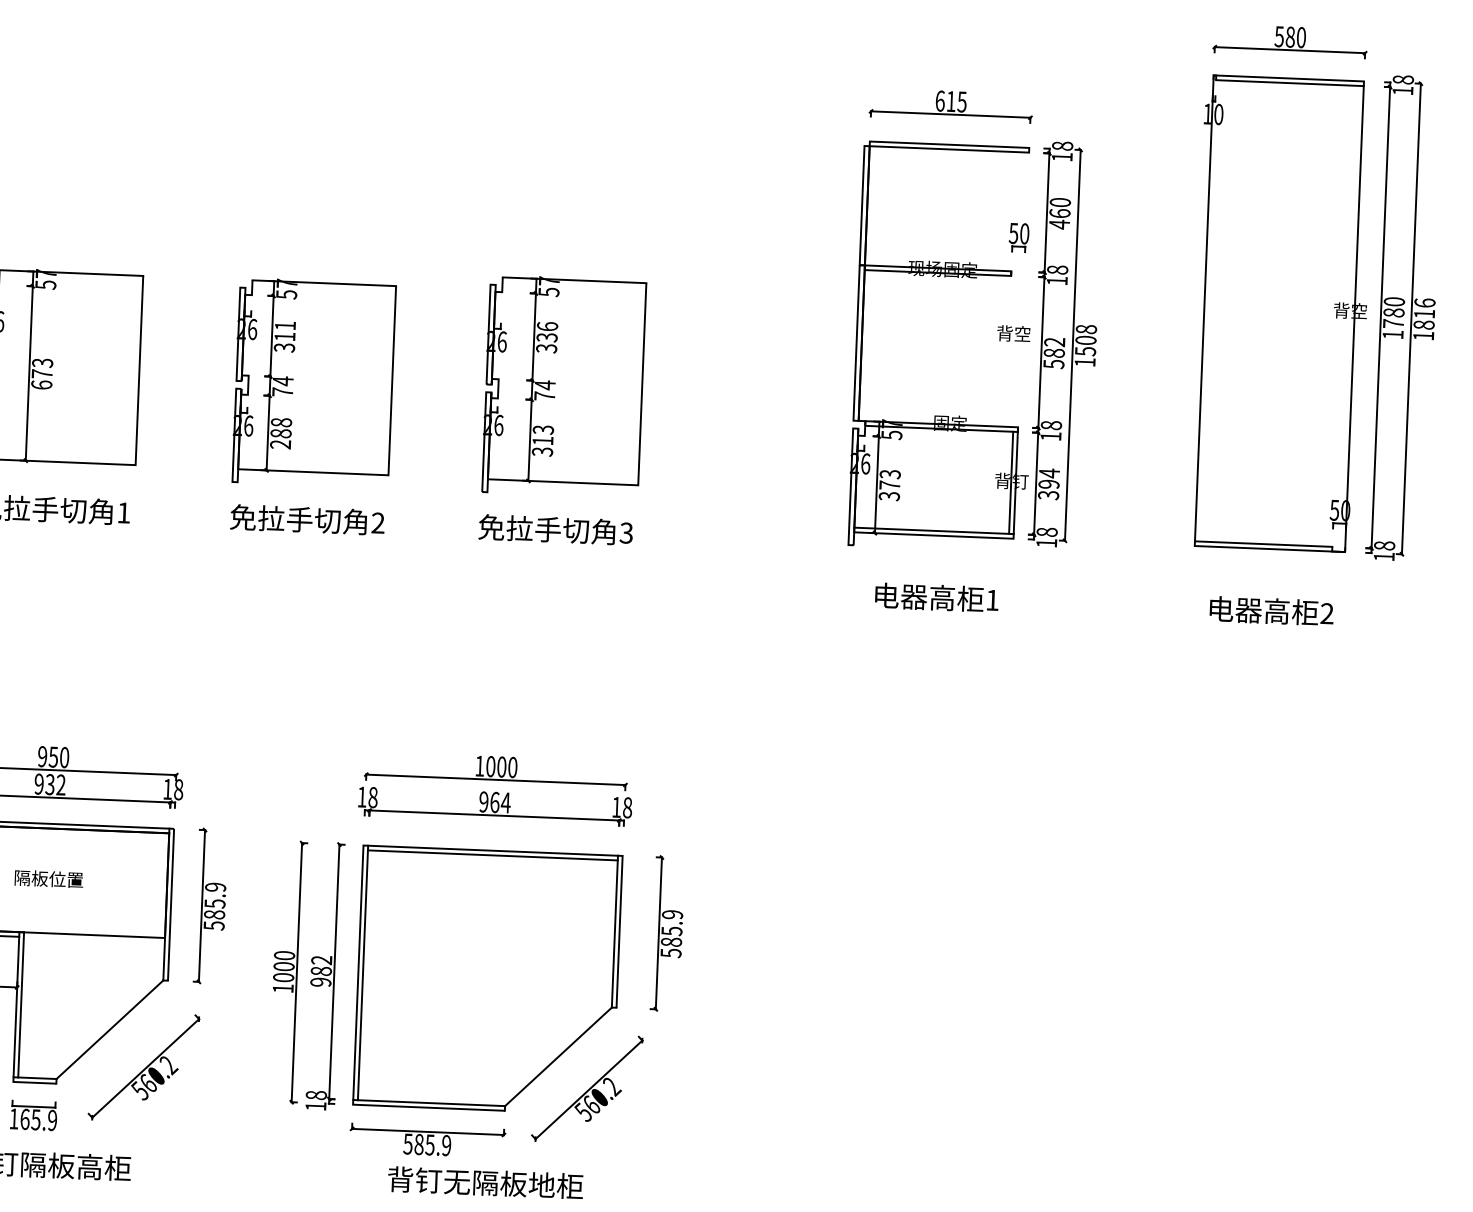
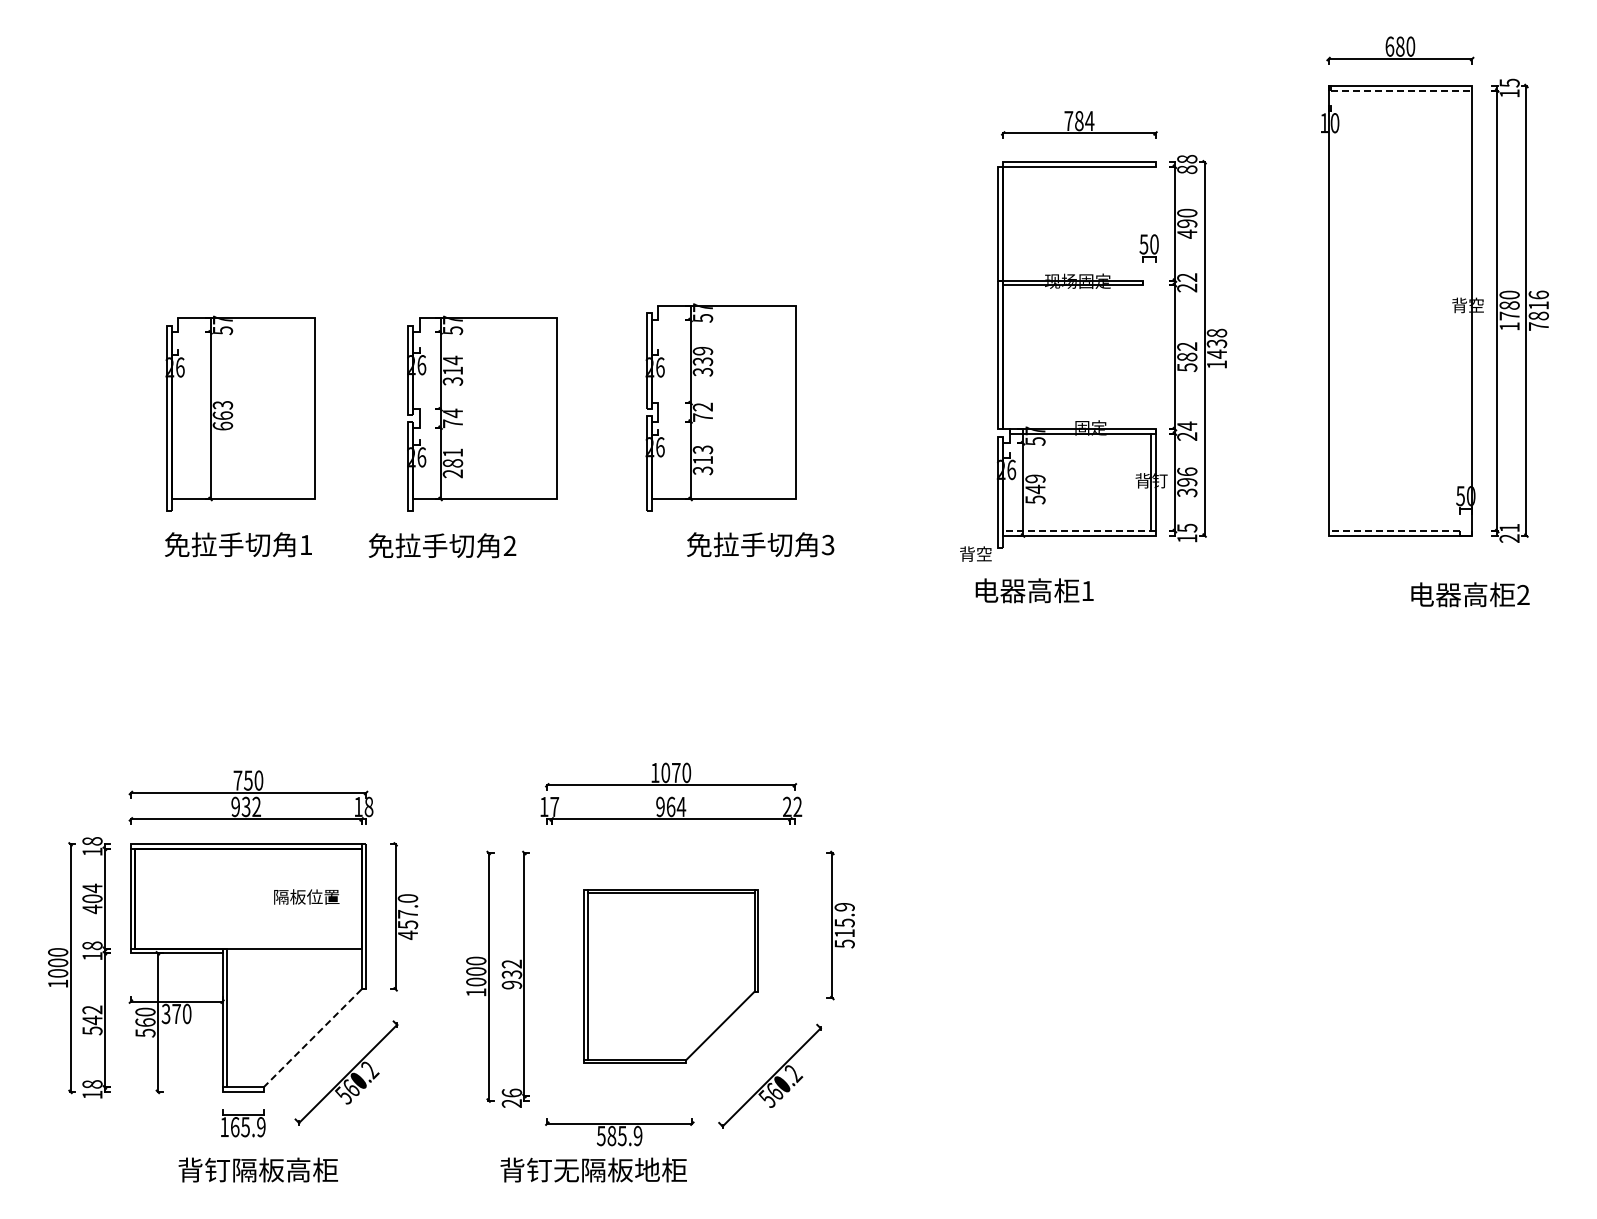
text: (1279, 36) -> (1389, 46), 580 -> 680
text: (1403, 79) -> (1509, 82), 18 -> 15
line: (1289, 83) -> (1401, 90), solid -> dashed
text: (951, 100) -> (1079, 120), 615 -> 784
text: (1062, 156) -> (1187, 169), 18 -> 88
text: (1060, 213) -> (1187, 223), 460 -> 490
text: (1057, 275) -> (1187, 282), 18 -> 22
text: (284, 325) -> (452, 360), 311 -> 314
text: (547, 325) -> (702, 350), 336 -> 339
text: (1013, 333) -> (975, 553), moved
text: (1423, 335) -> (1538, 326), 1816 -> 7816
text: (1086, 345) -> (1217, 348), 1508 -> 1438
text: (41, 373) -> (222, 415), 673 -> 663
text: (544, 384) -> (702, 406), 74 -> 72
text: (281, 422) -> (452, 452), 288 -> 281
text: (1051, 430) -> (1187, 430), 18 -> 24
text: (1049, 473) -> (1187, 471), 394 -> 396
text: (889, 484) -> (1035, 488), 373 -> 549
text: (307, 519) -> (442, 545), moved
text: (555, 529) -> (760, 544), moved
line: (933, 531) -> (1078, 531), solid -> dashed
text: (1047, 531) -> (1187, 527), 18 -> 15
line: (1263, 544) -> (1394, 531), solid -> dashed
text: (1384, 550) -> (1509, 532), 18 -> 21
text: (936, 597) -> (1034, 590), moved
text: (1271, 610) -> (1470, 594), moved
text: (42, 756) -> (237, 780), 950 -> 750
text: (502, 766) -> (676, 772), 1000 -> 1070
text: (372, 797) -> (554, 806), 18 -> 17
text: (622, 807) -> (792, 806), 18 -> 22
text: (48, 878) -> (306, 896), moved
text: (214, 907) -> (407, 917), 585.9 -> 457.0
text: (671, 942) -> (844, 933), 585.9 -> 515.9
text: (320, 971) -> (511, 974), 982 -> 932
part: (487, 979) -> (670, 976), size x0.7
line: (109, 1029) -> (312, 1038), solid -> dashed
text: (315, 1099) -> (511, 1097), 18 -> 26
text: (485, 1182) -> (593, 1169), moved

